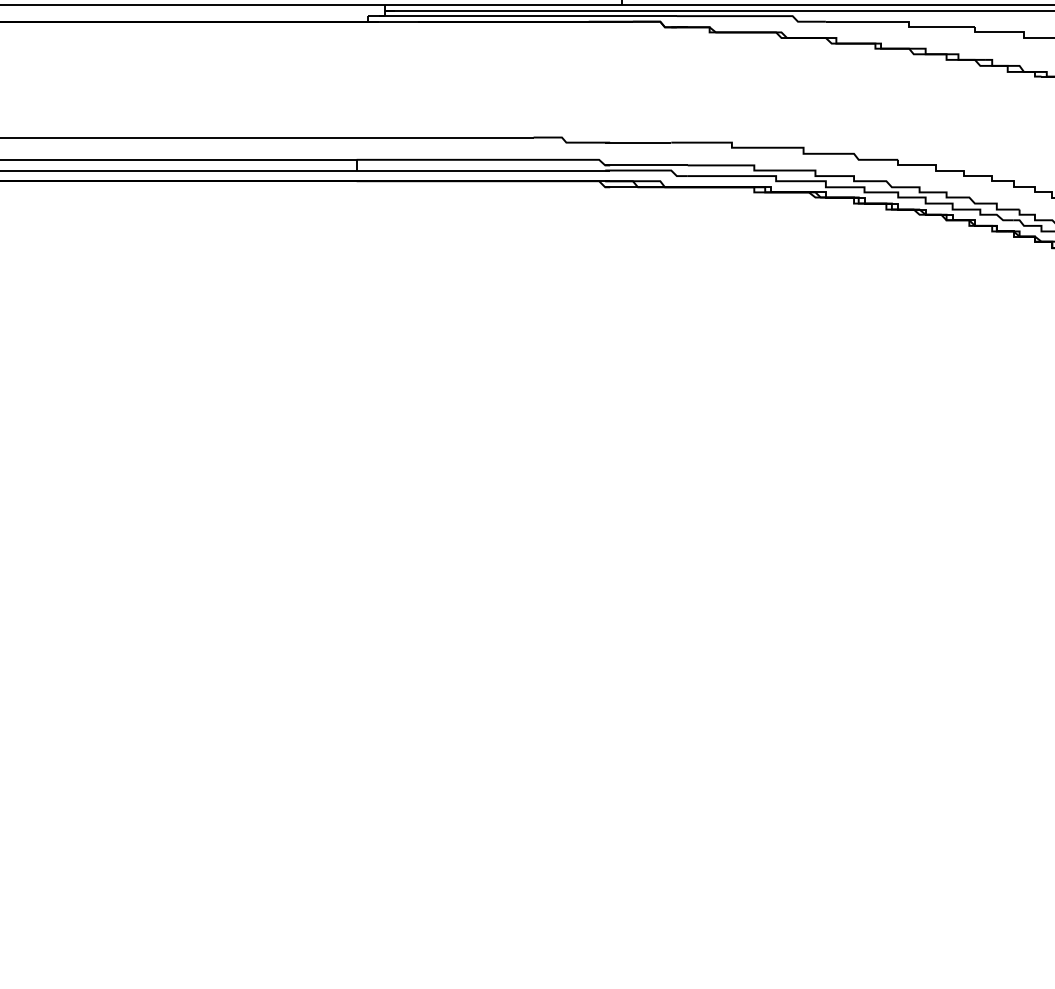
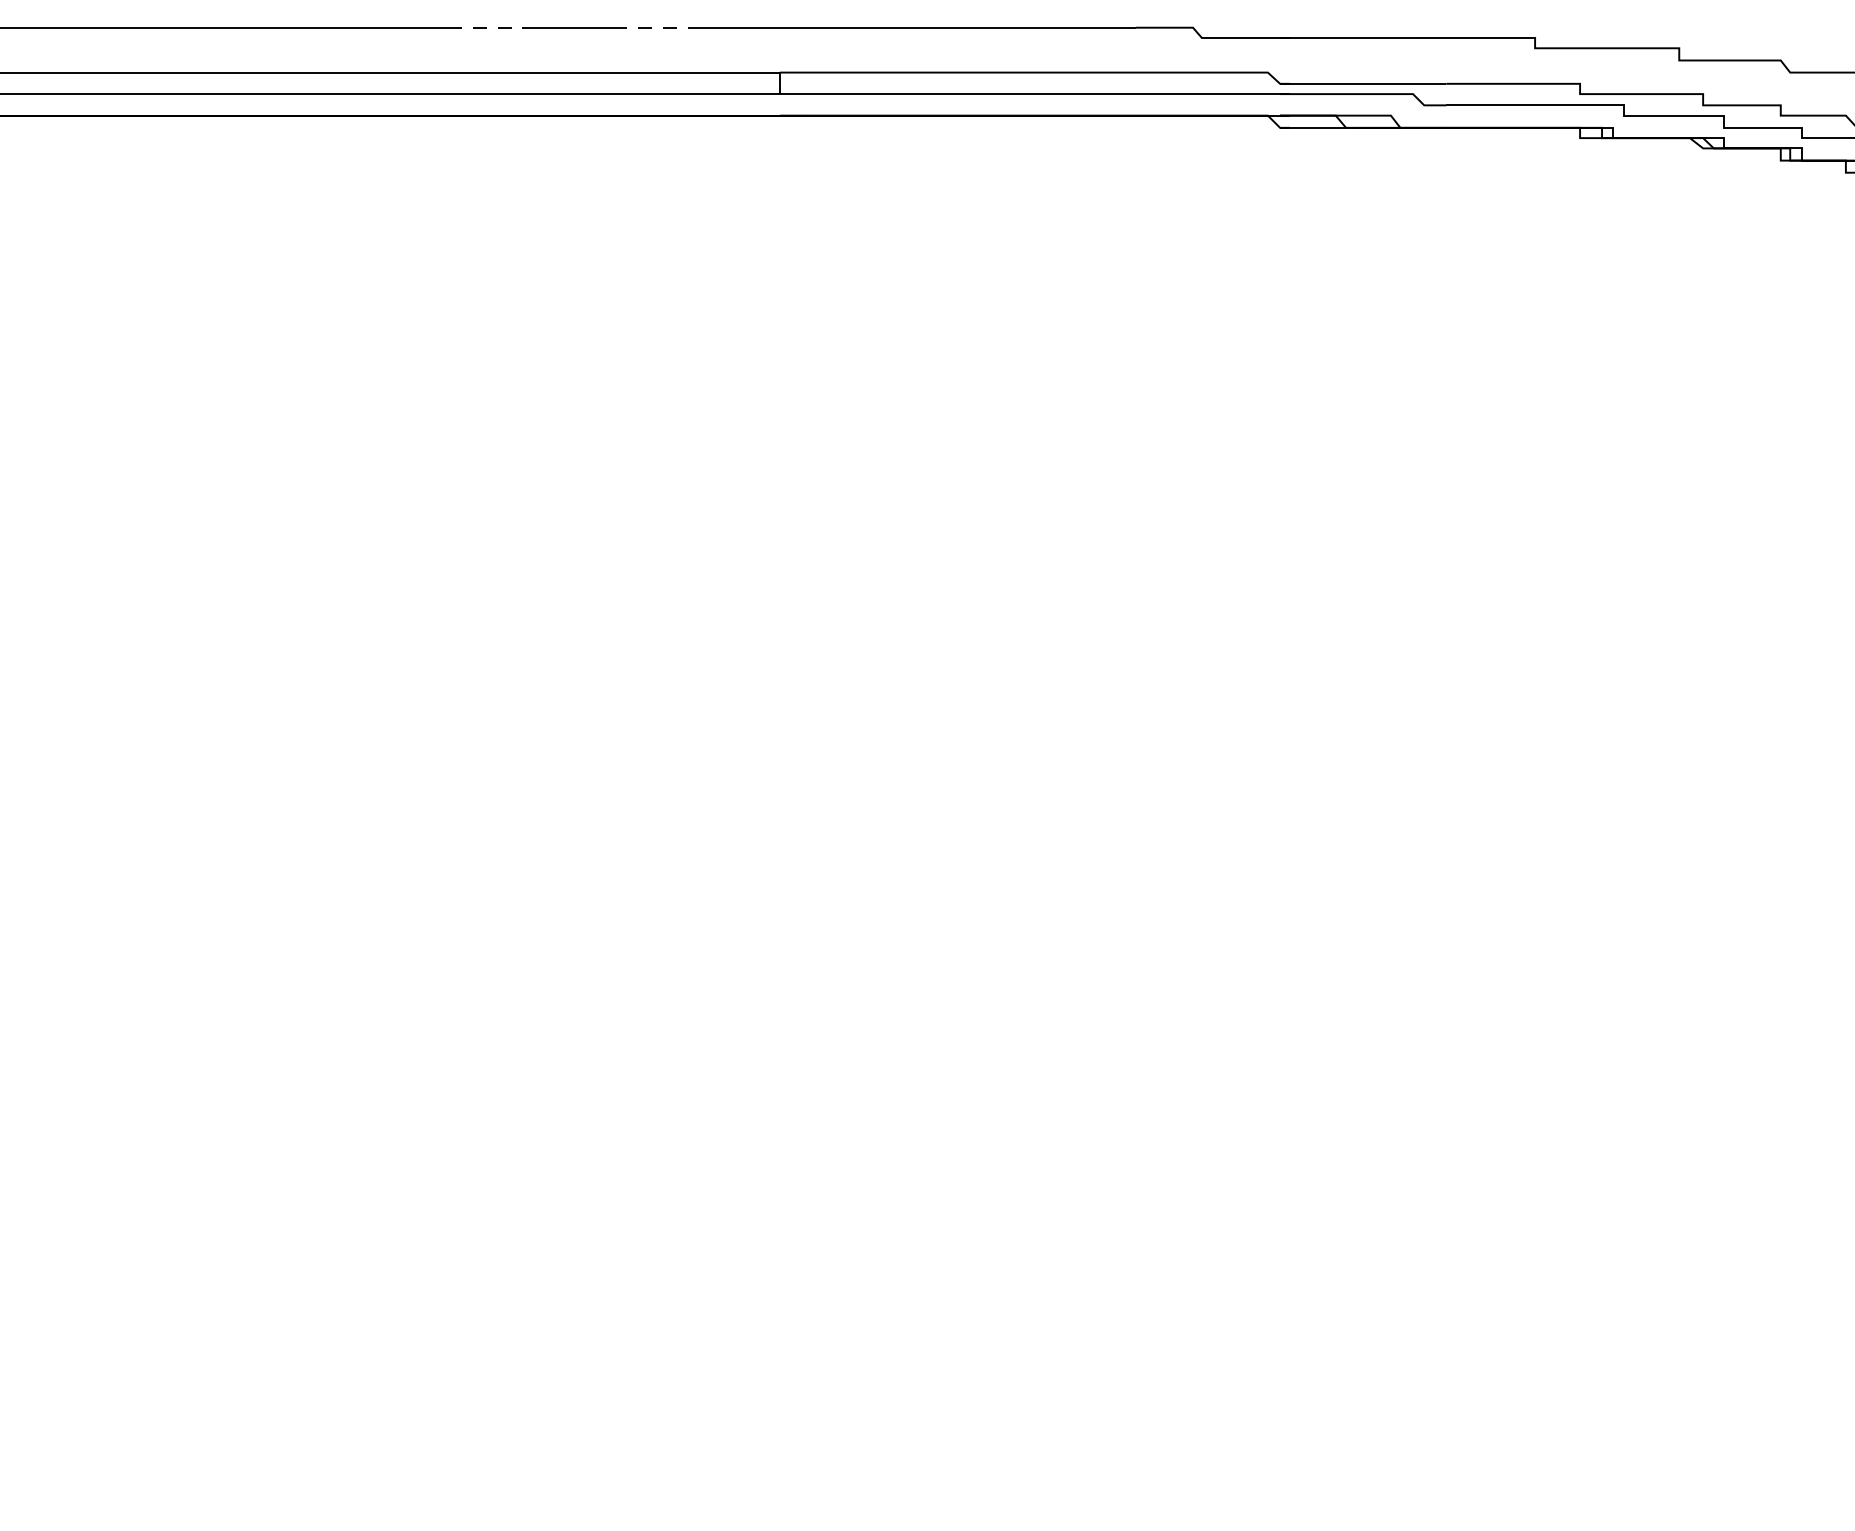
line: (213, 137) -> (491, 27), solid -> dashed
line: (293, 137) -> (652, 27), solid -> dashed

